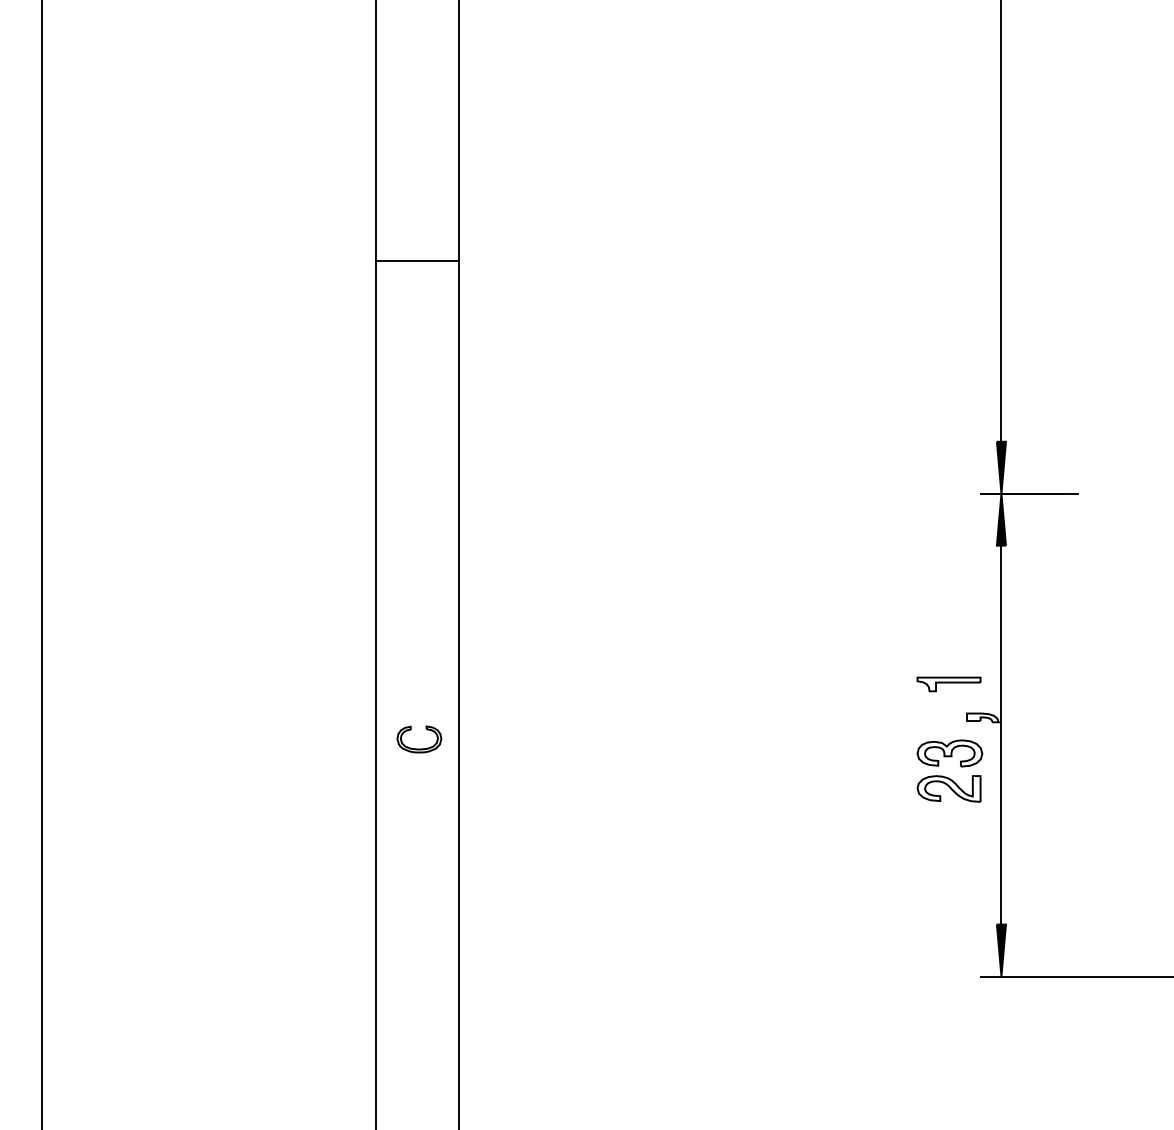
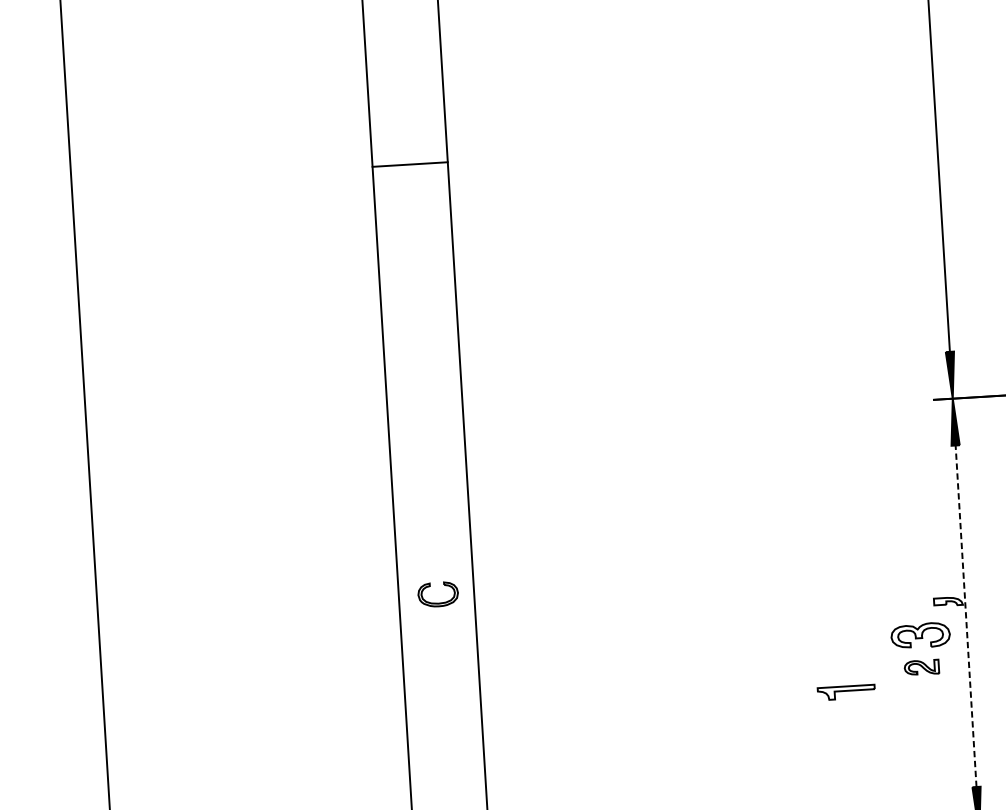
line: (417, 261) -> (410, 164), moved
part: (948, 684) -> (845, 692), moved
line: (1001, 734) -> (966, 615), solid -> dashed
part: (419, 748) -> (438, 602), moved
part: (948, 788) -> (921, 667), size x0.6

